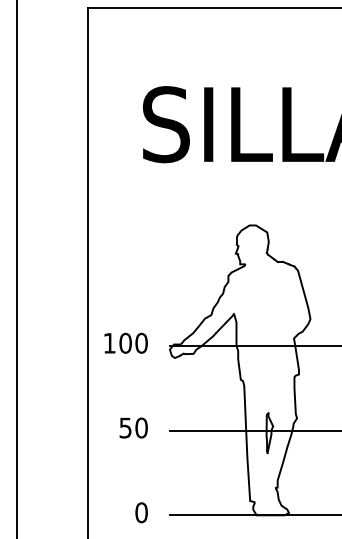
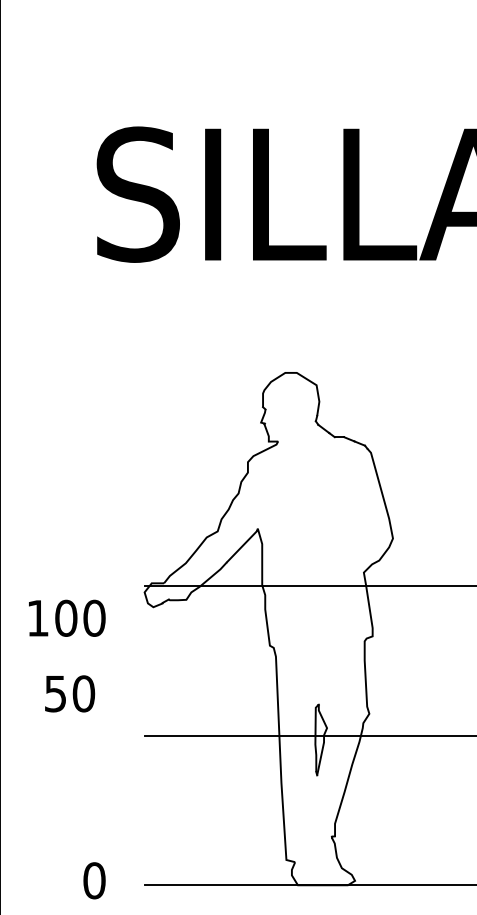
text: (125, 342) -> (66, 616), moved
text: (133, 427) -> (69, 692), moved

